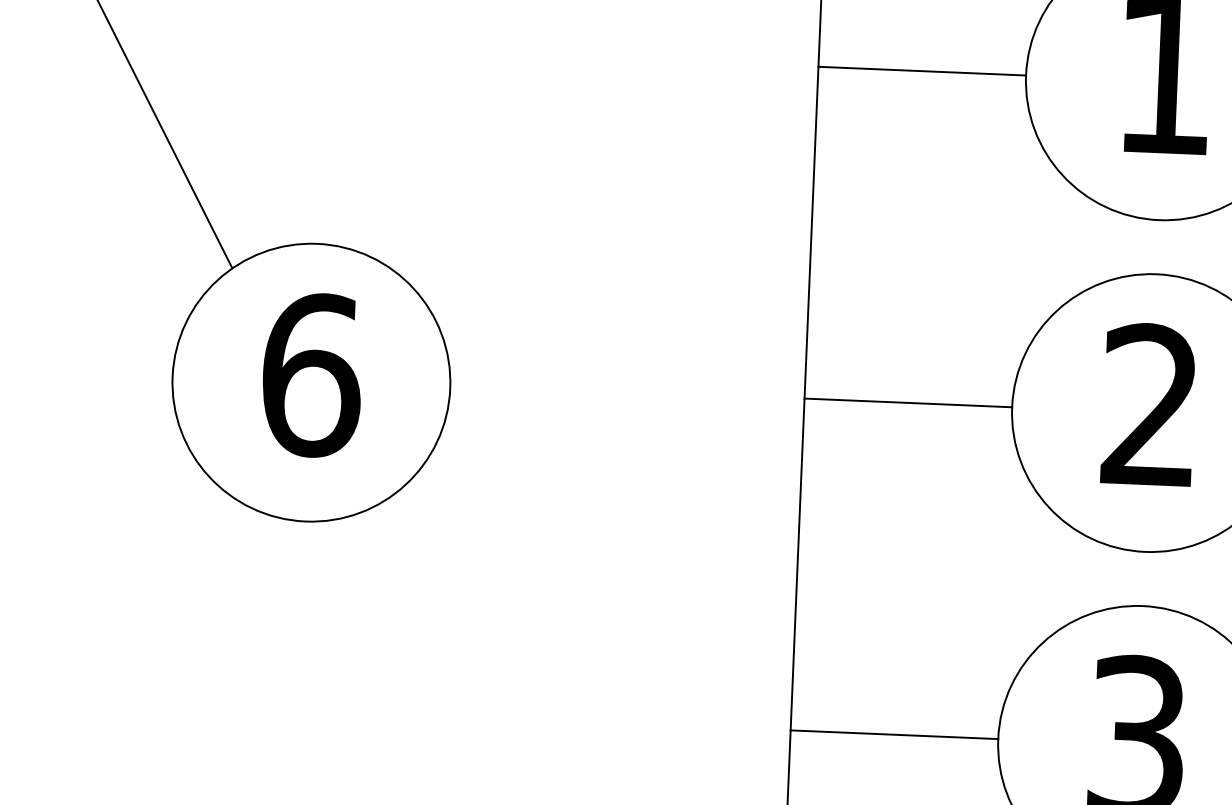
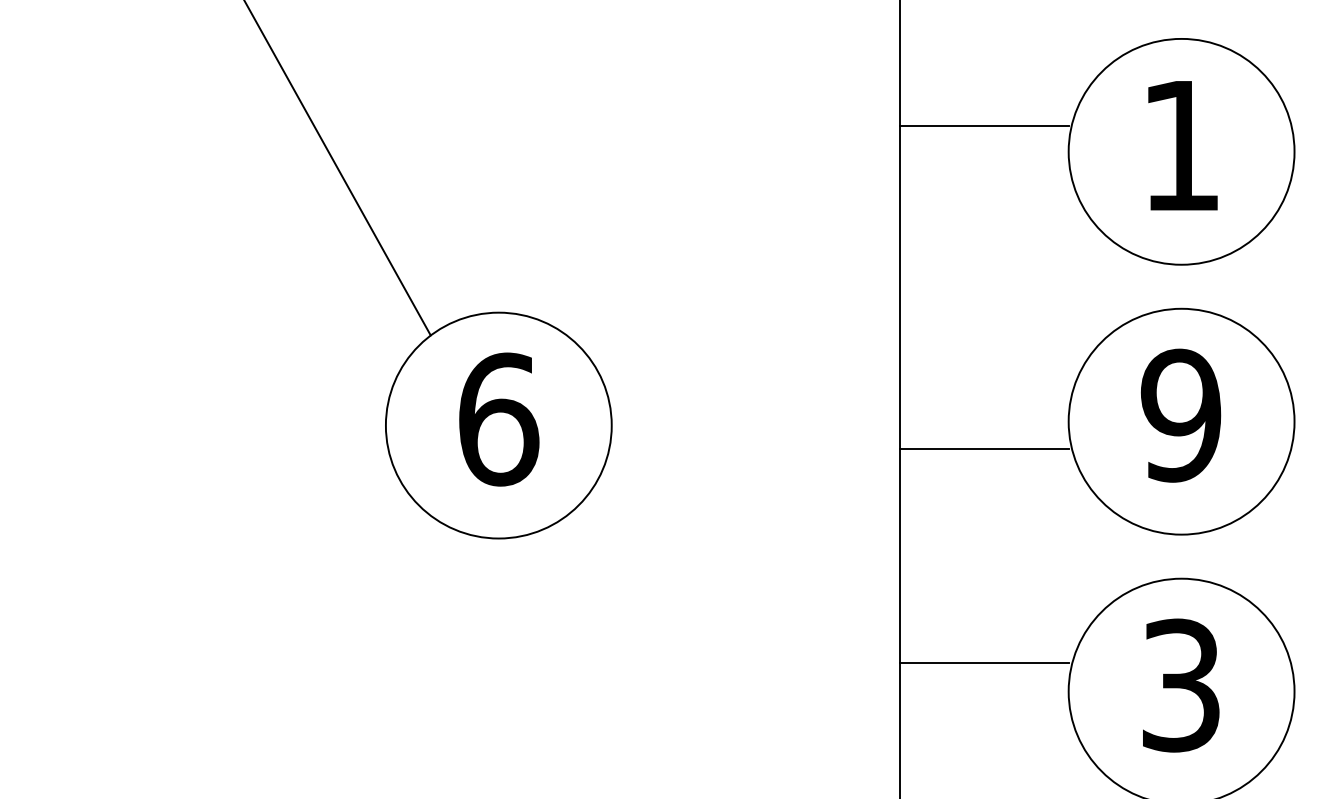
line: (921, 70) -> (983, 125), moved
line: (907, 402) -> (983, 448), moved
text: (1149, 405) -> (1180, 415), 2 -> 9
line: (893, 734) -> (983, 662), moved

